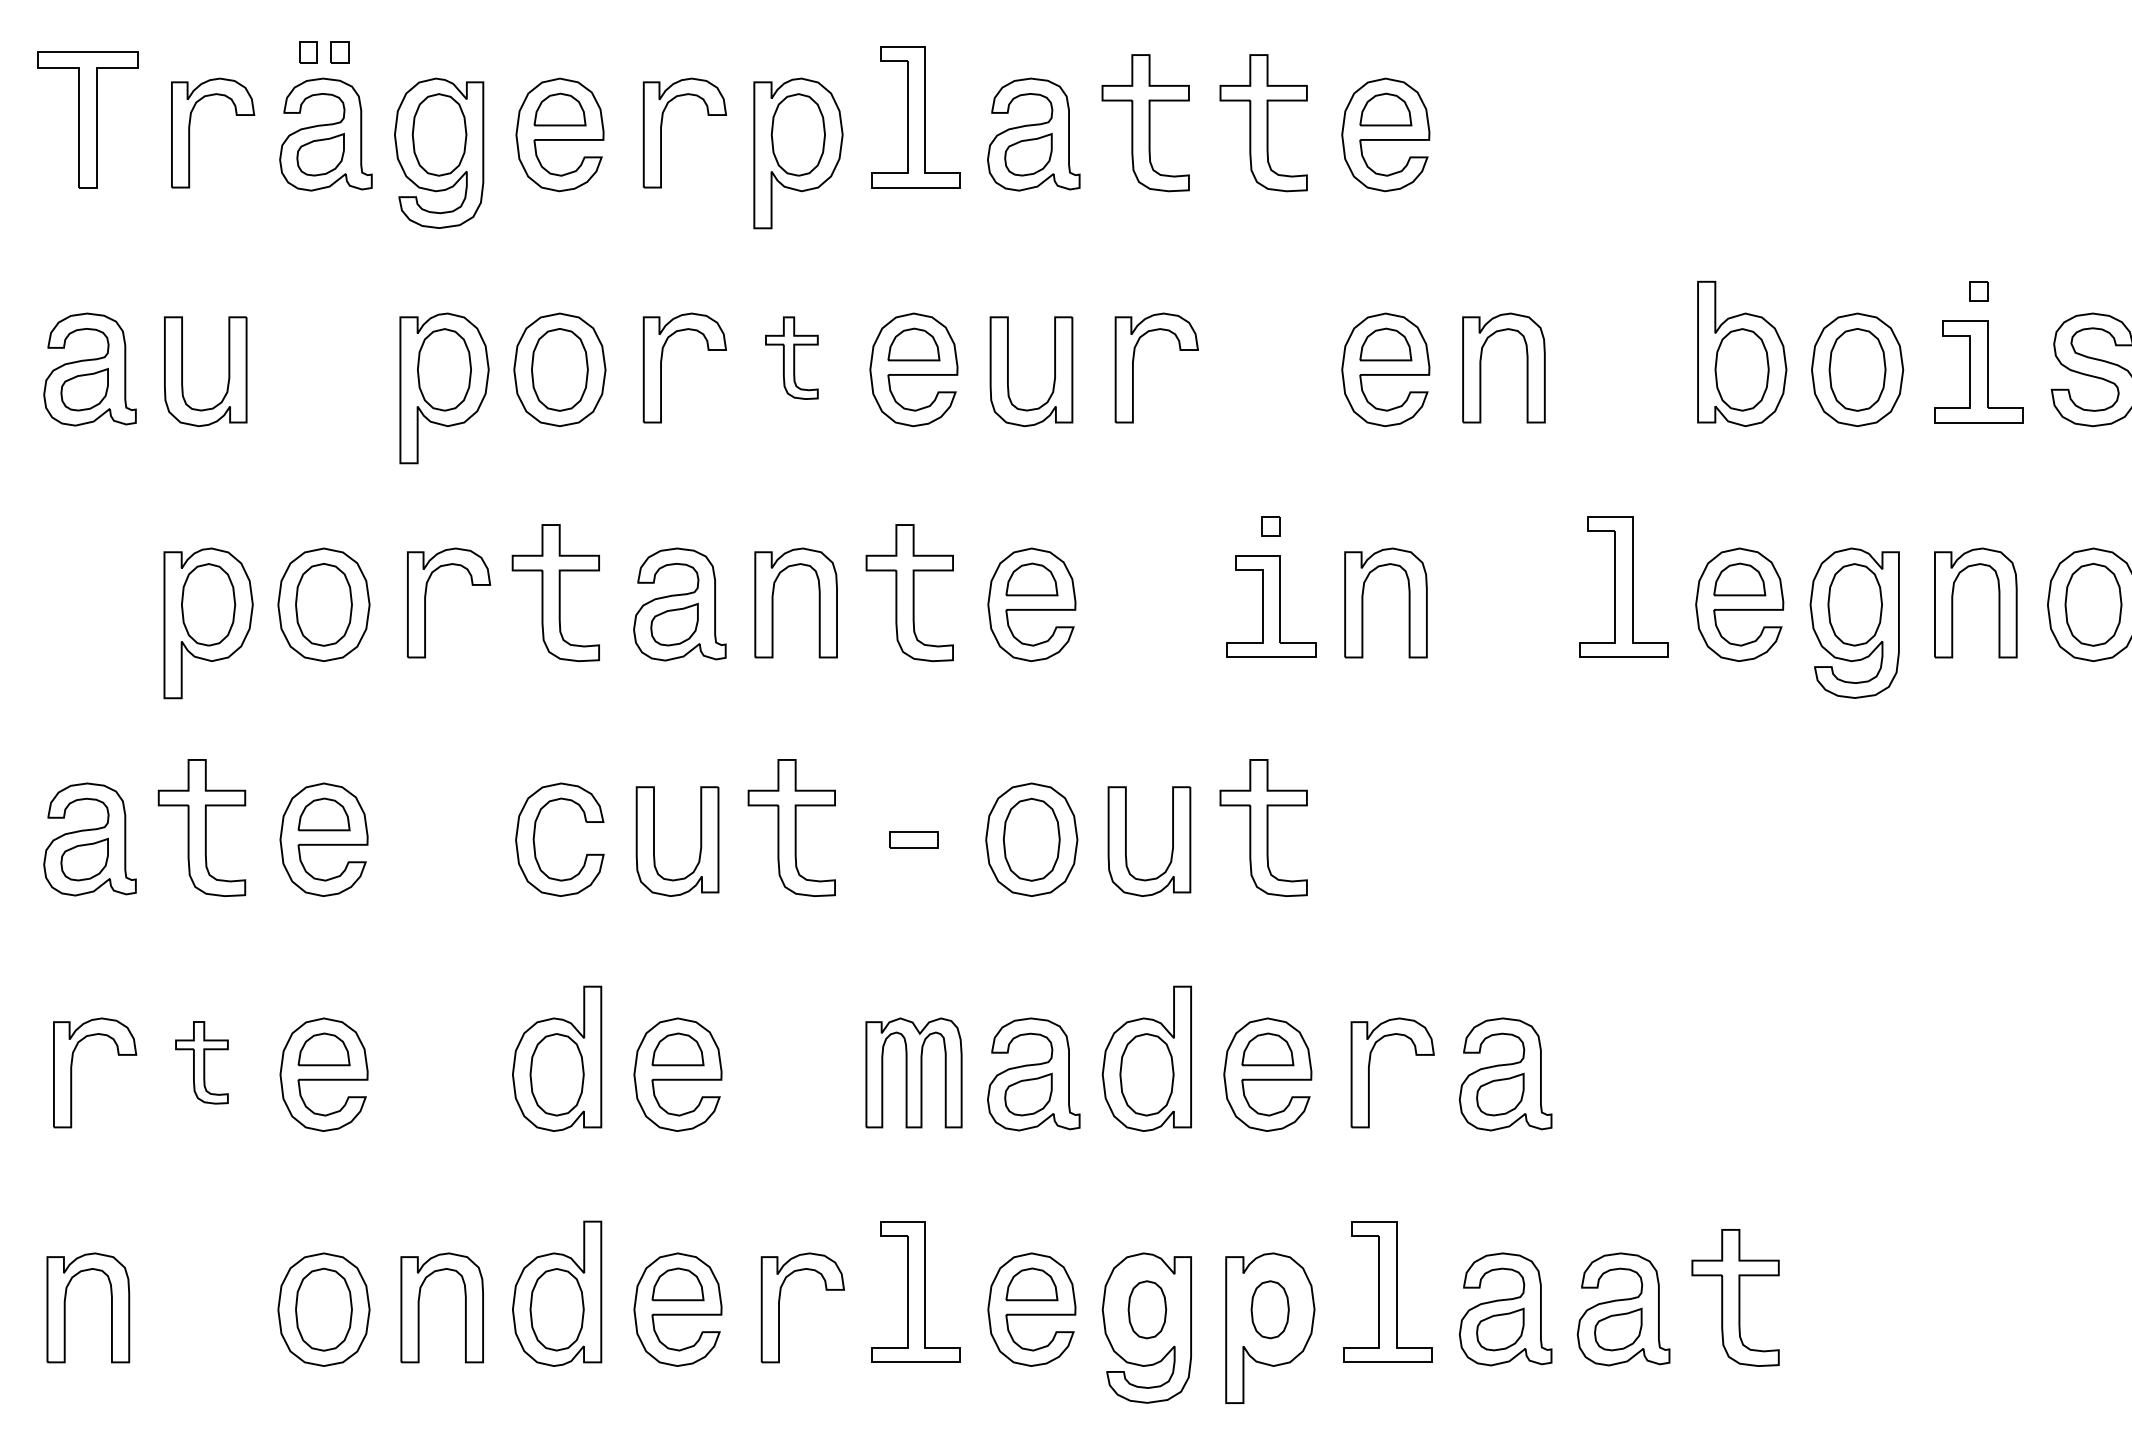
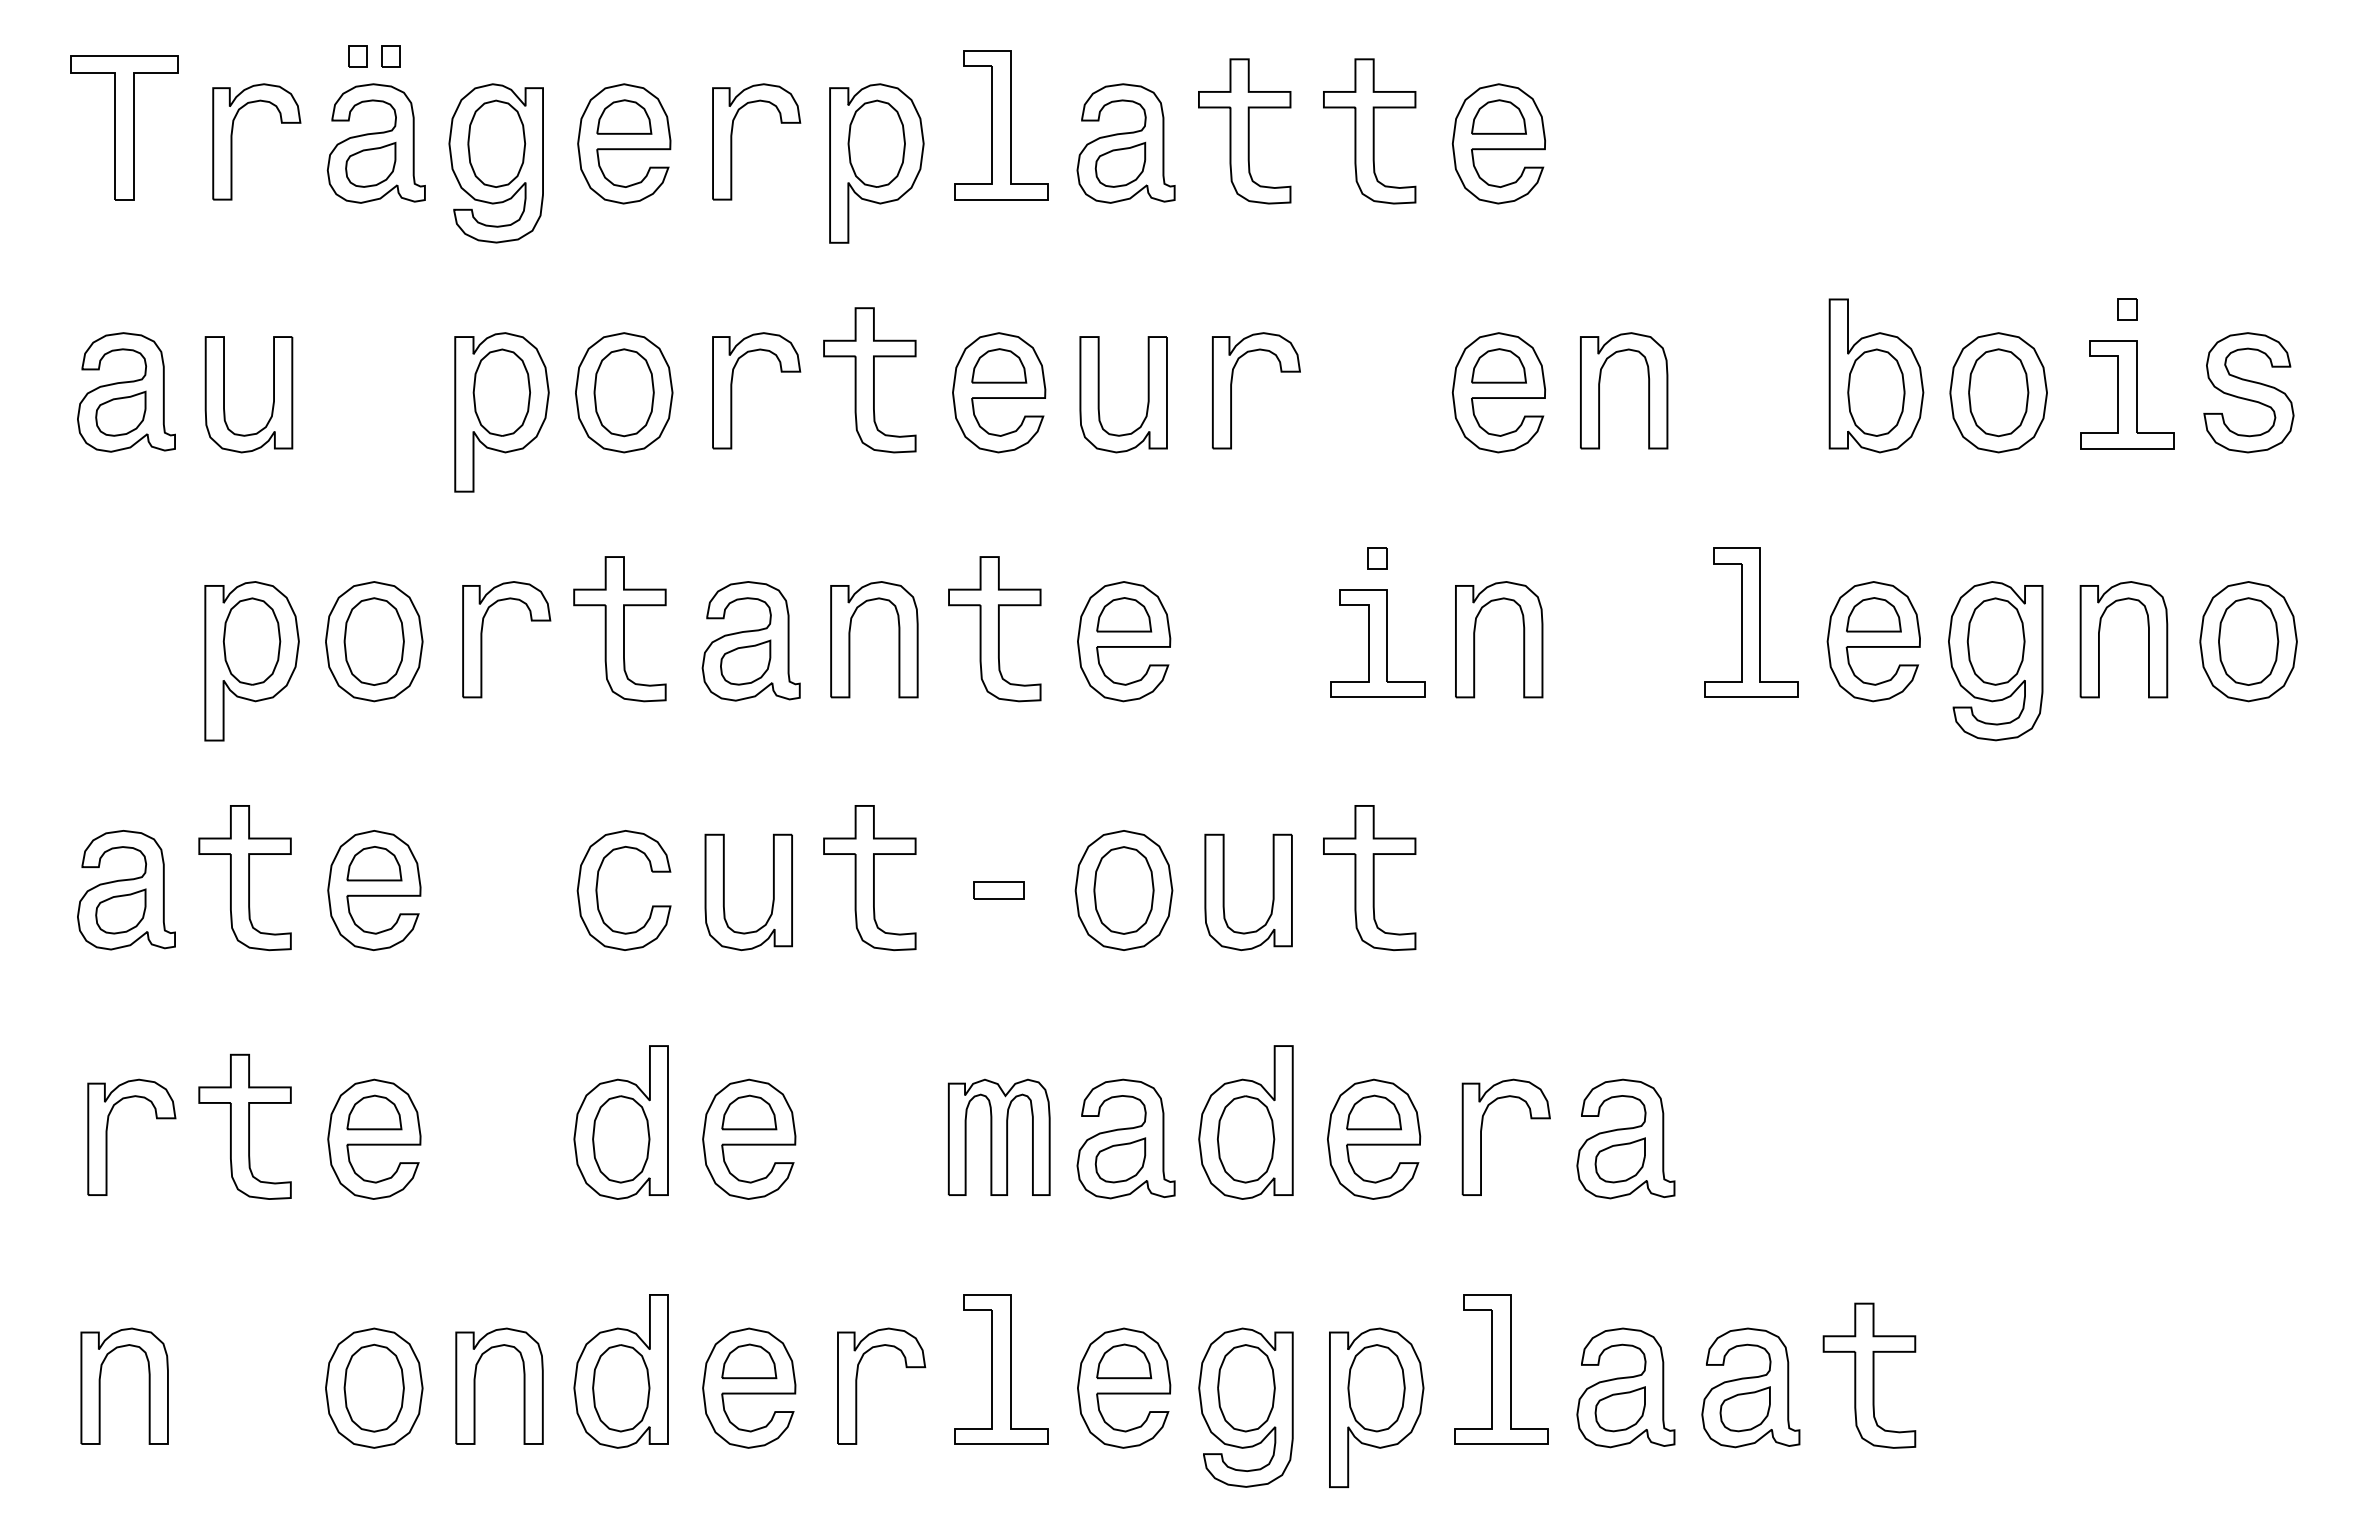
part: (791, 358) -> (869, 380), size x1.67
part: (201, 1062) -> (244, 1126), size x1.67
part: (1147, 1309) -> (1246, 1388), size x1.43
part: (1270, 1309) -> (1376, 1388), size x1.43

